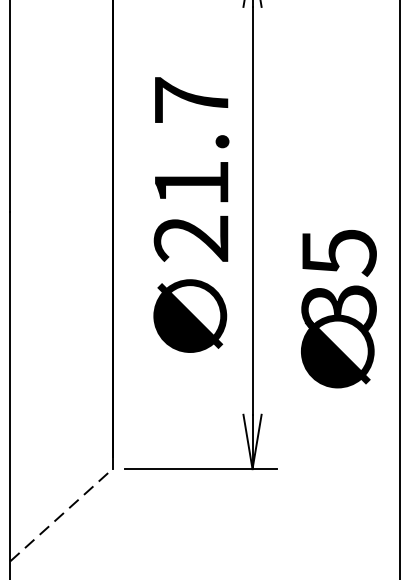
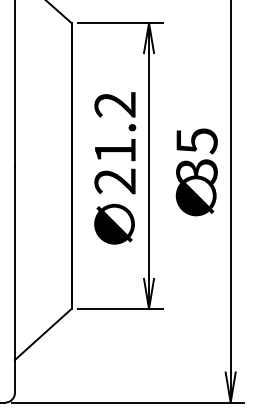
text: (190, 99) -> (114, 104), 21.7 -> 21.2
text: (338, 309) -> (196, 172), moved
line: (61, 515) -> (43, 334), dashed -> solid

